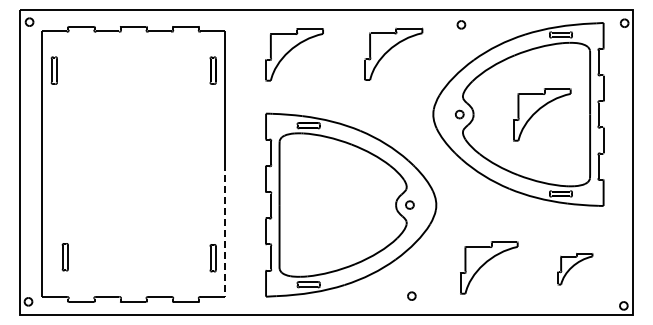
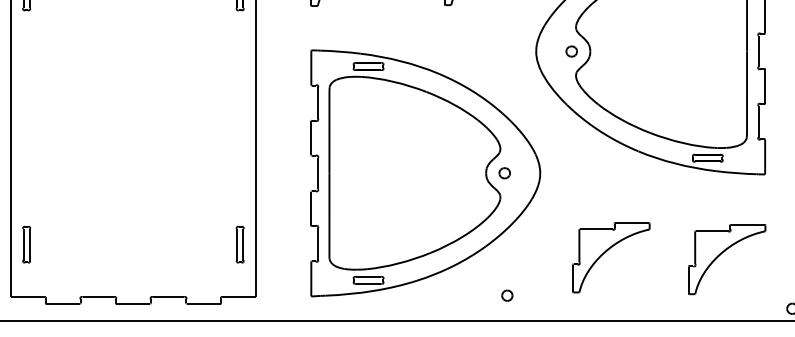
part: (542, 114) -> (682, 51), removed
line: (225, 231) -> (256, 208), dashed -> solid
part: (64, 257) -> (25, 245), moved
part: (575, 268) -> (727, 258), size x1.67

